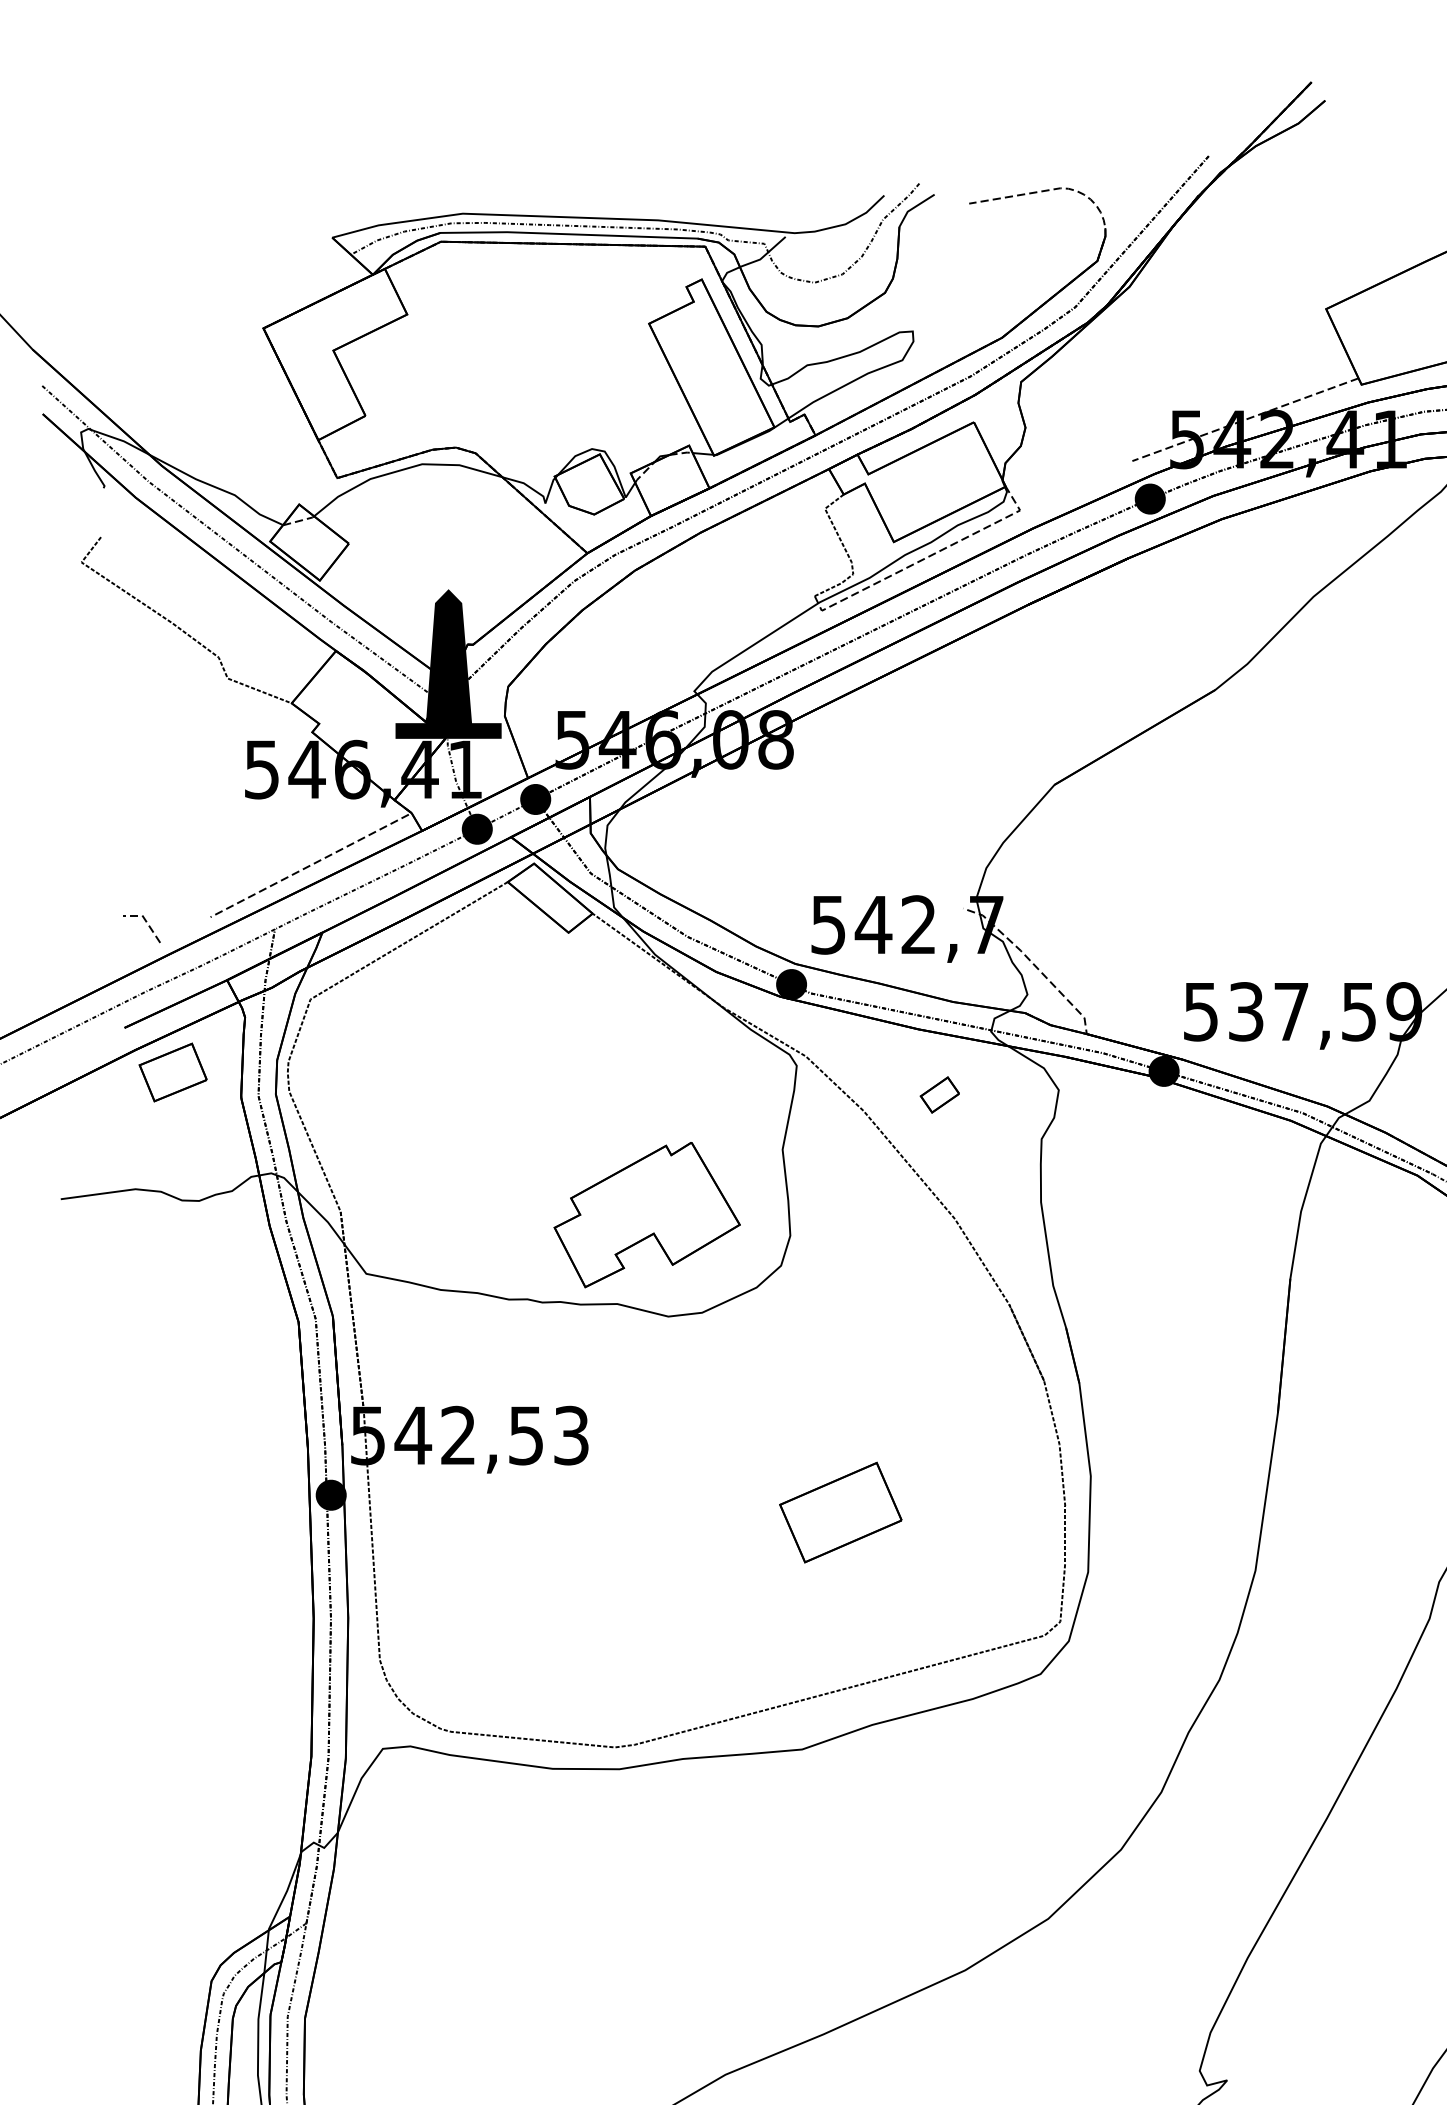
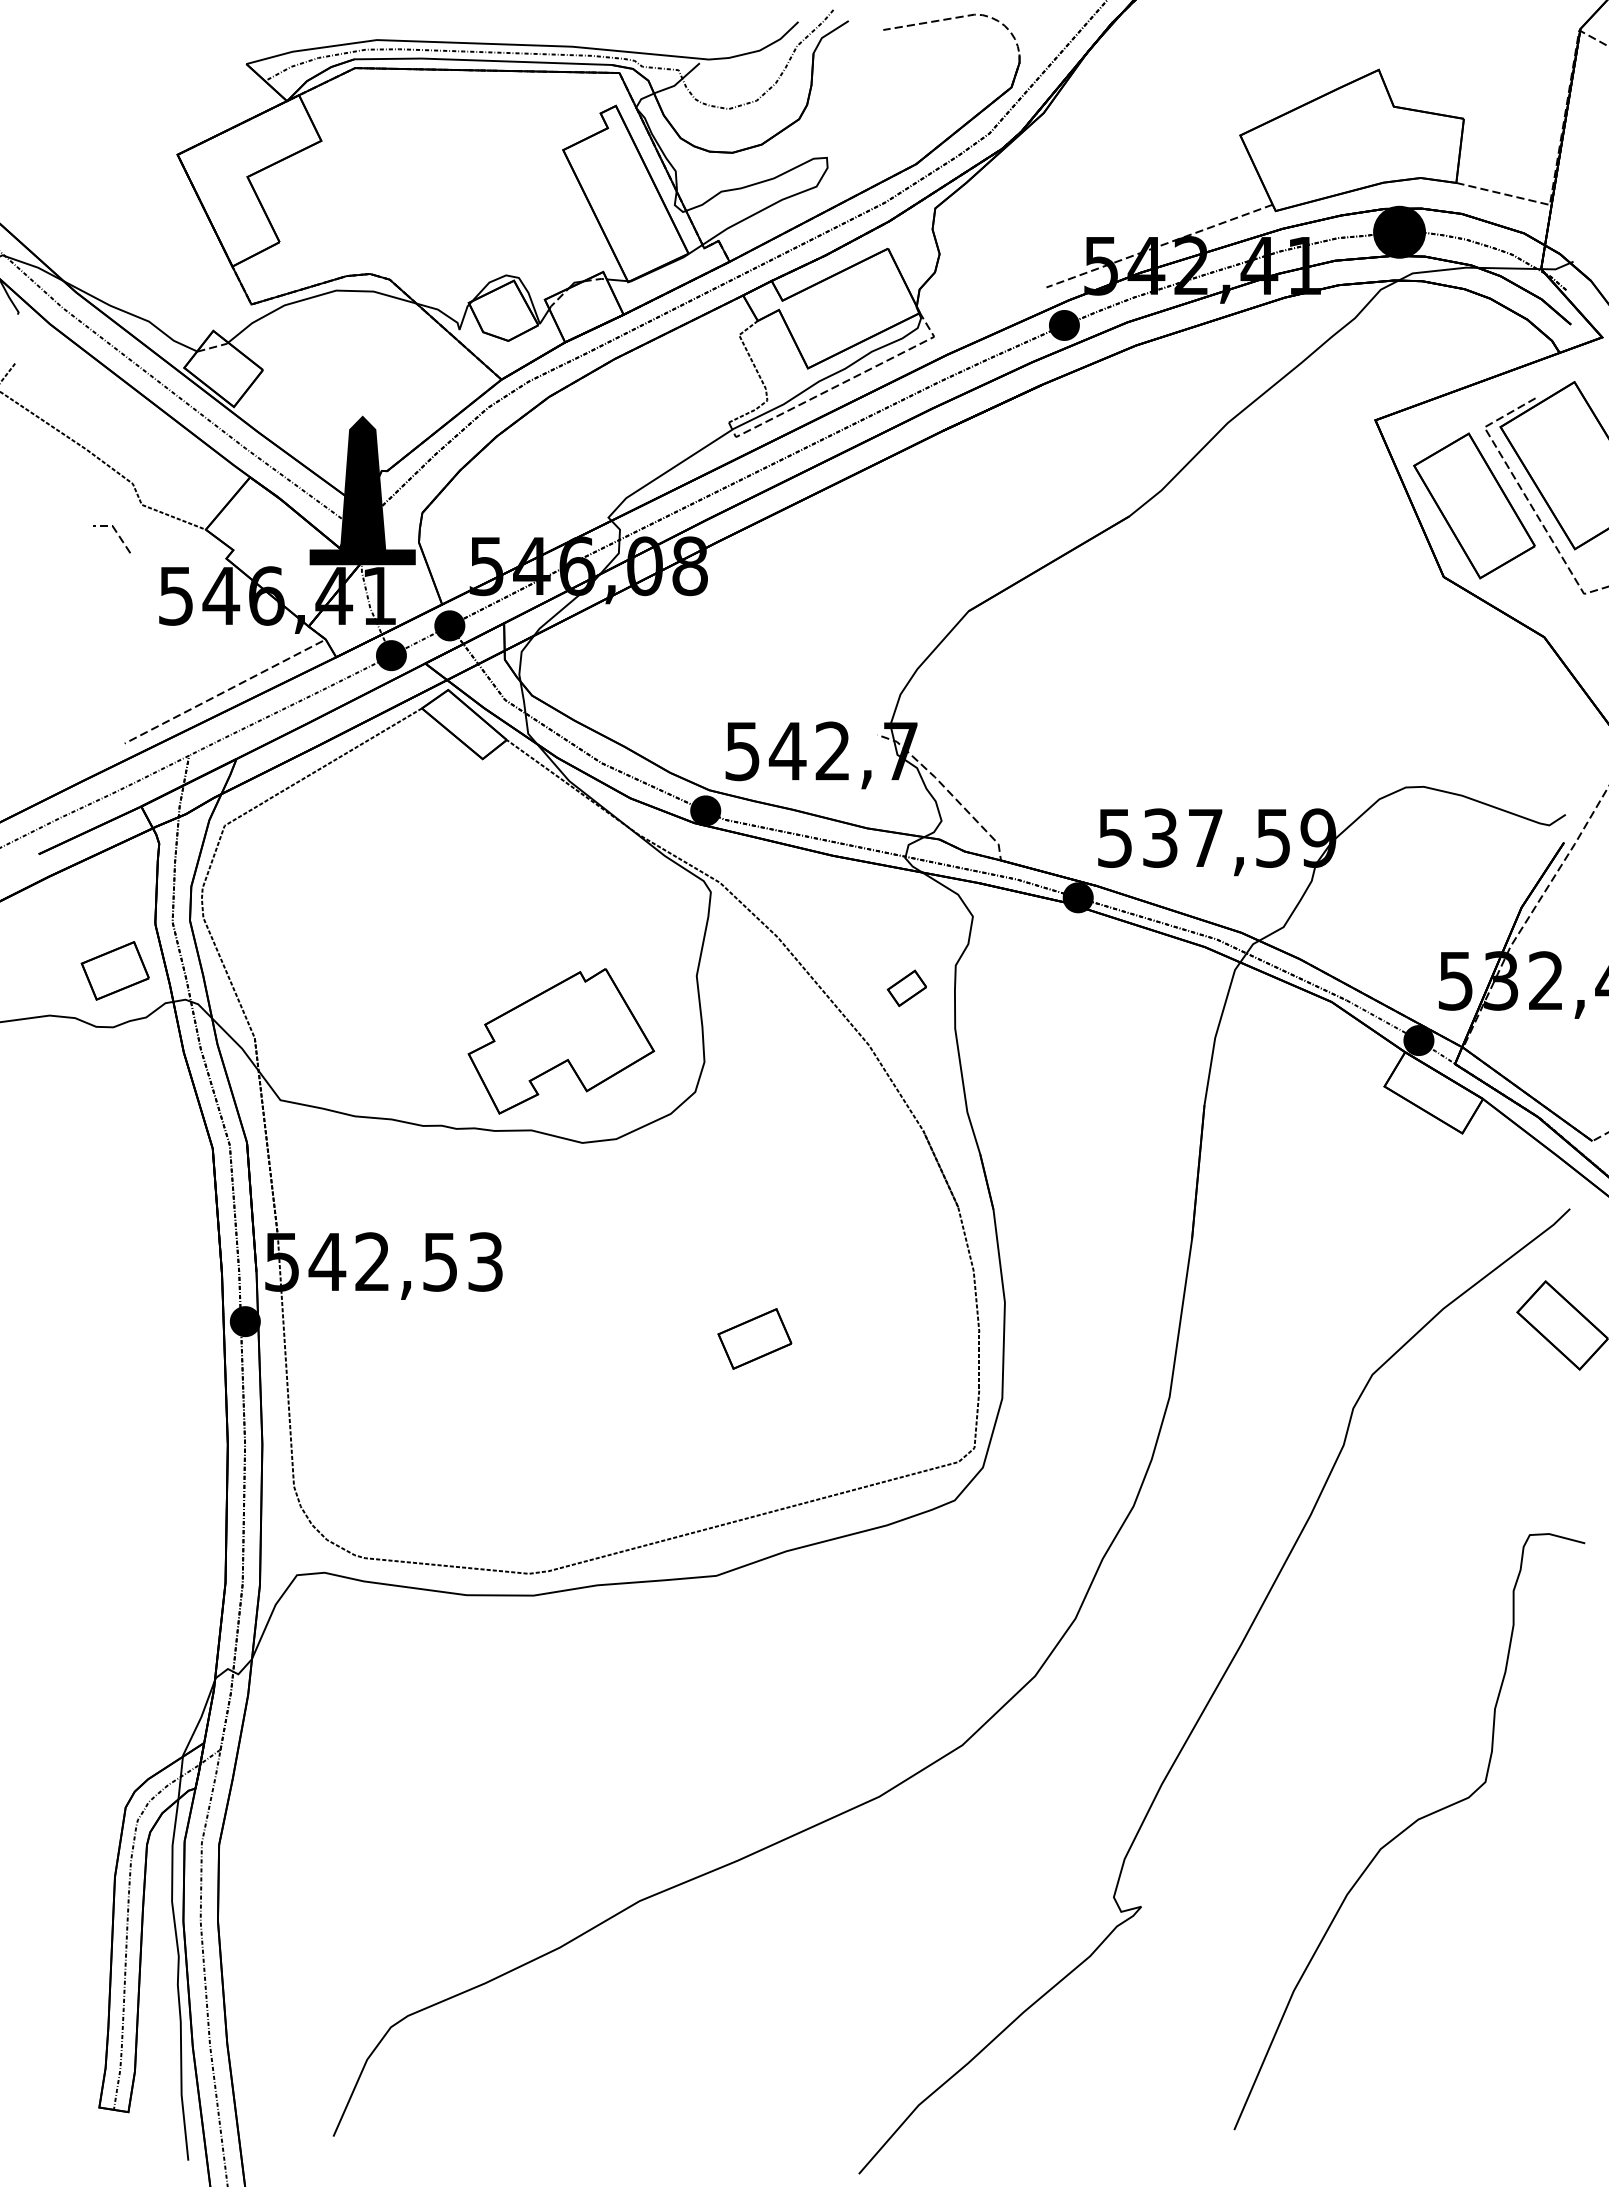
line: (148, 926) -> (118, 536), moved
part: (172, 1072) -> (114, 970), moved
part: (939, 1095) -> (906, 988), moved
part: (840, 1512) -> (754, 1338), size x0.6

